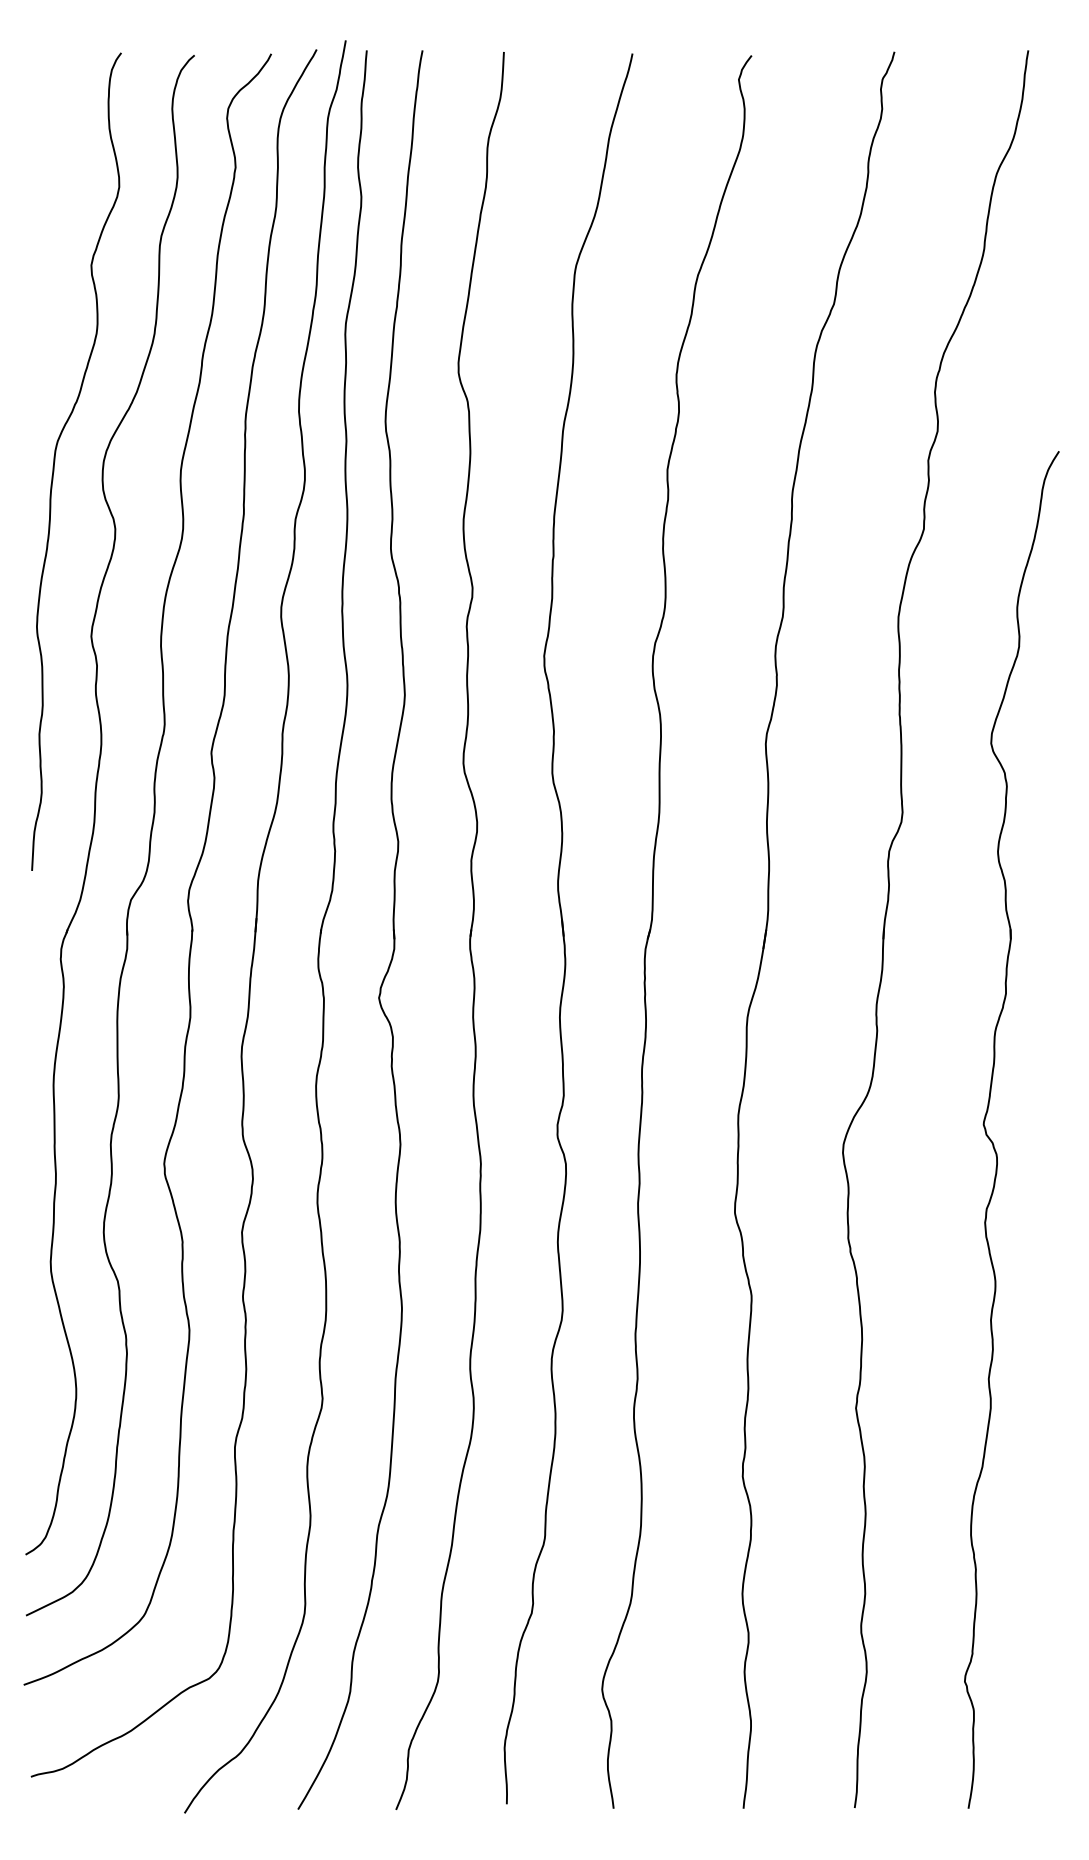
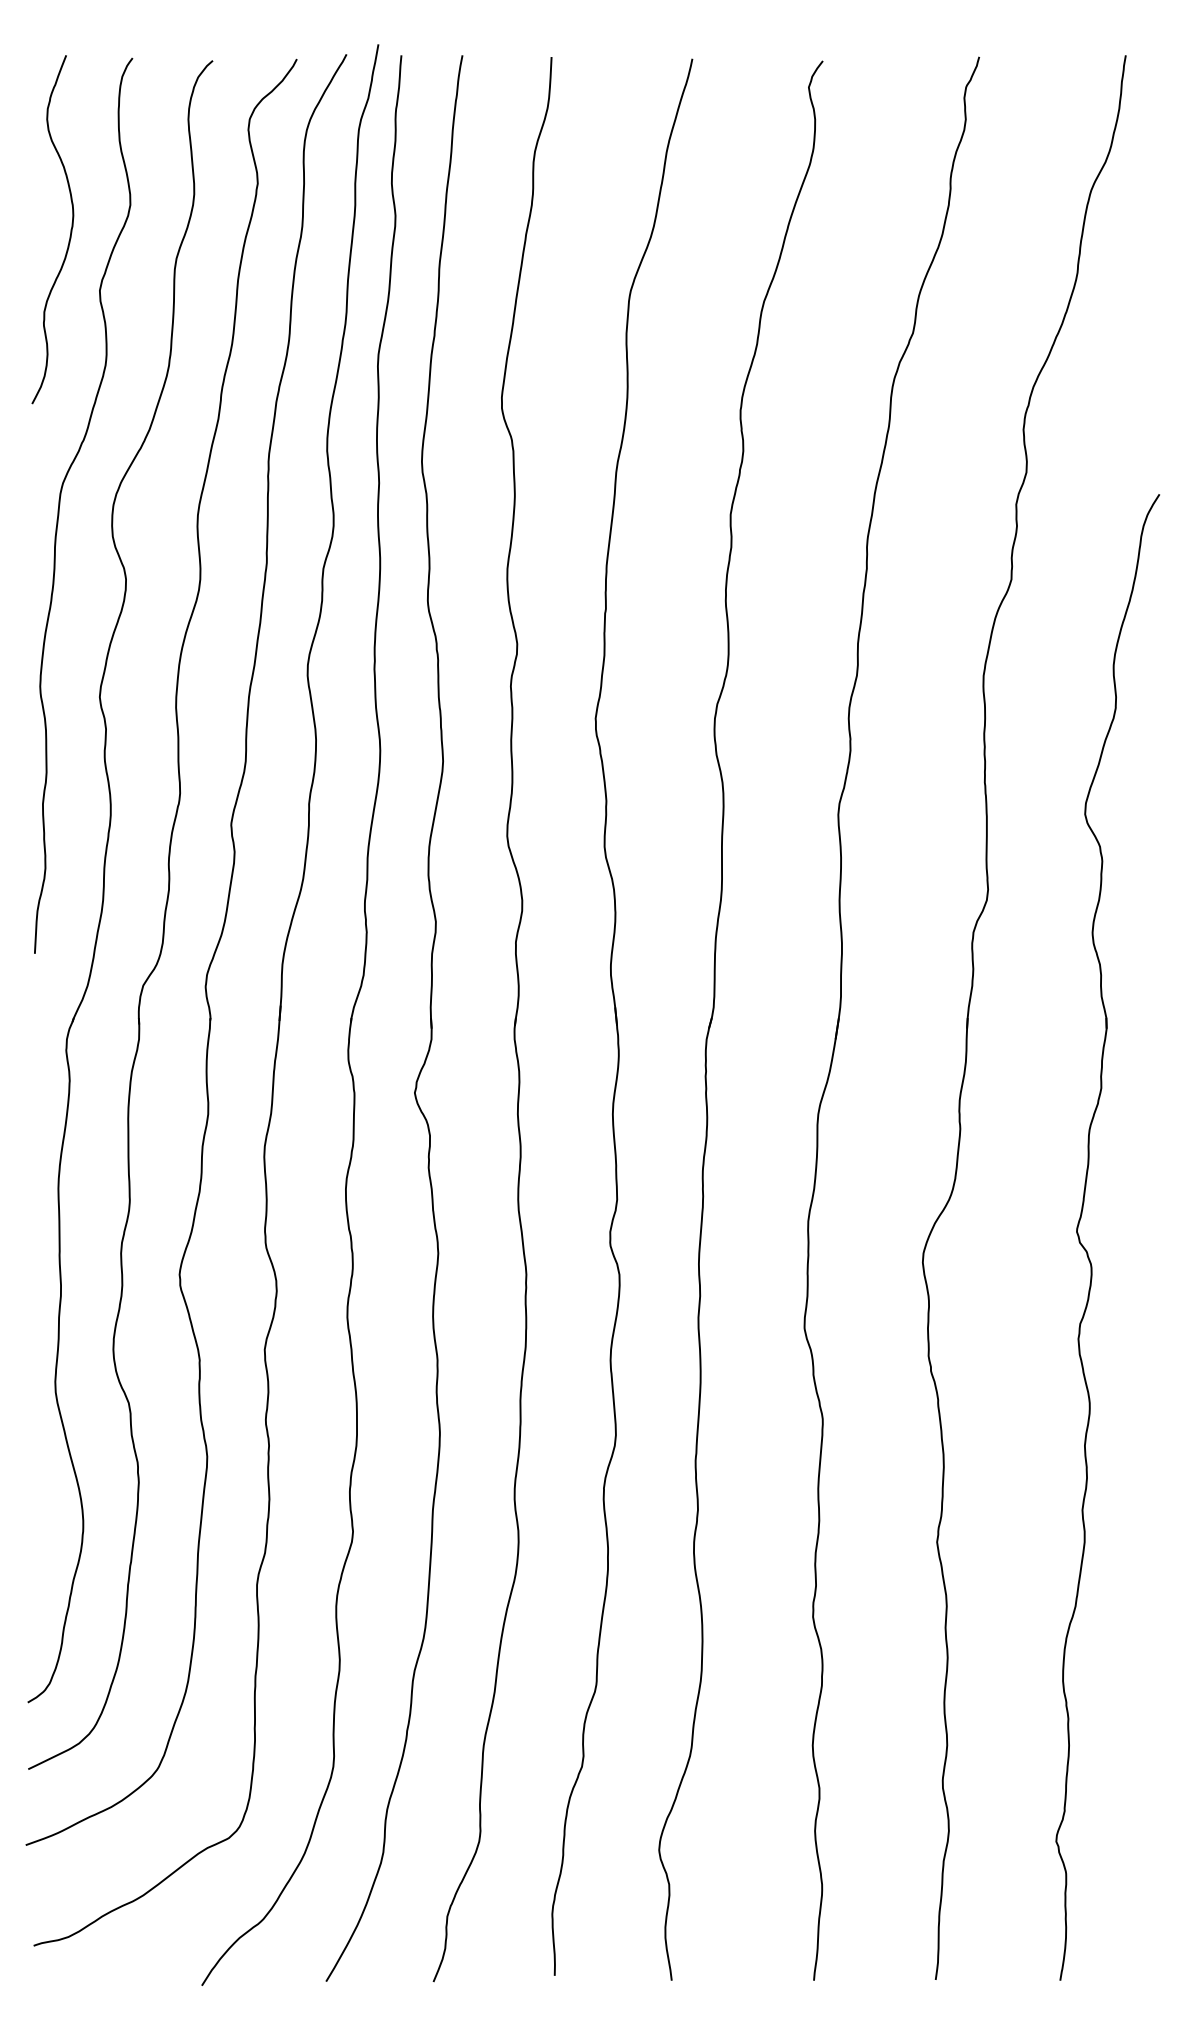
curve: (64, 209) -> (70, 229), added

